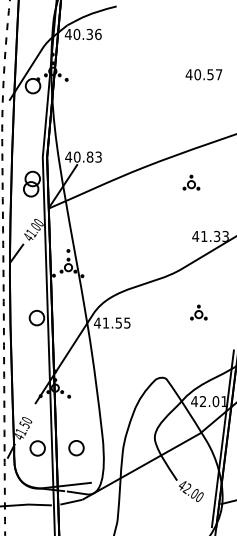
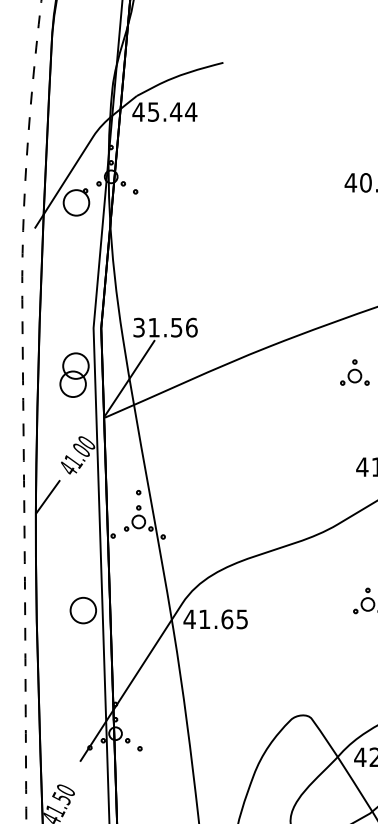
text: (87, 34) -> (172, 112), 40.36 -> 45.44
text: (83, 156) -> (165, 326), 40.83 -> 31.56
text: (118, 322) -> (226, 618), 41.55 -> 41.65

